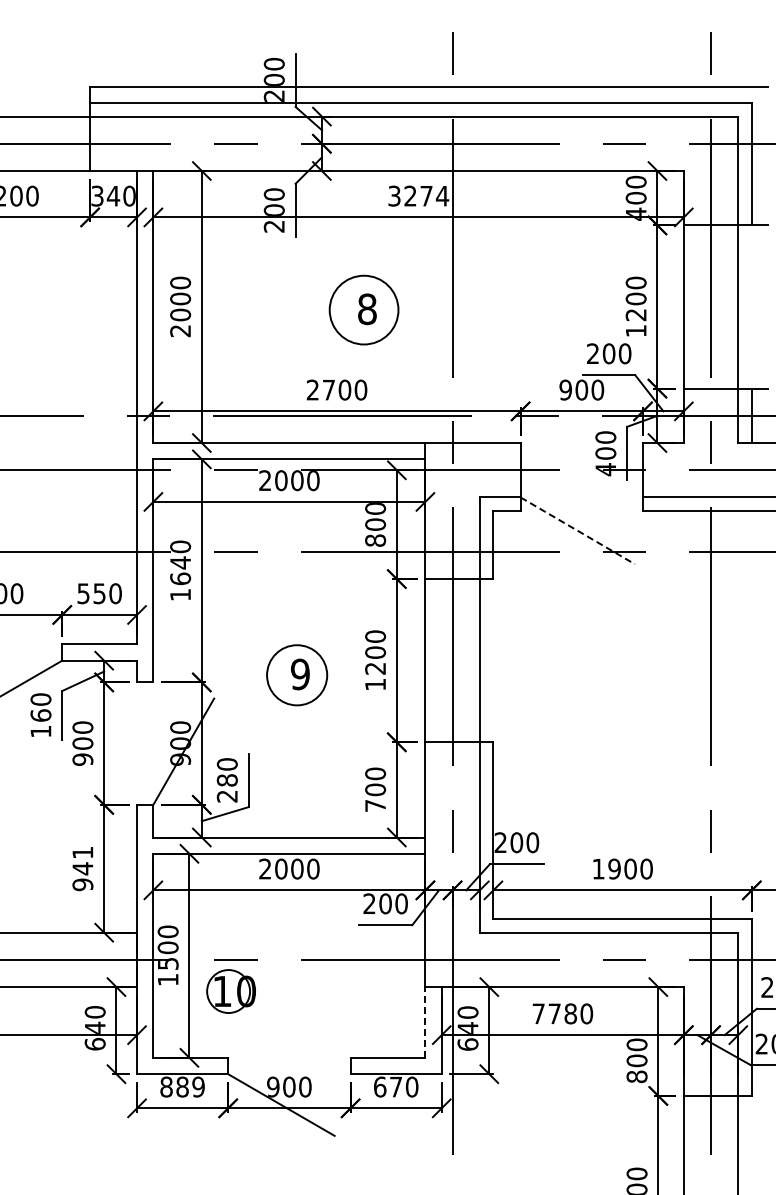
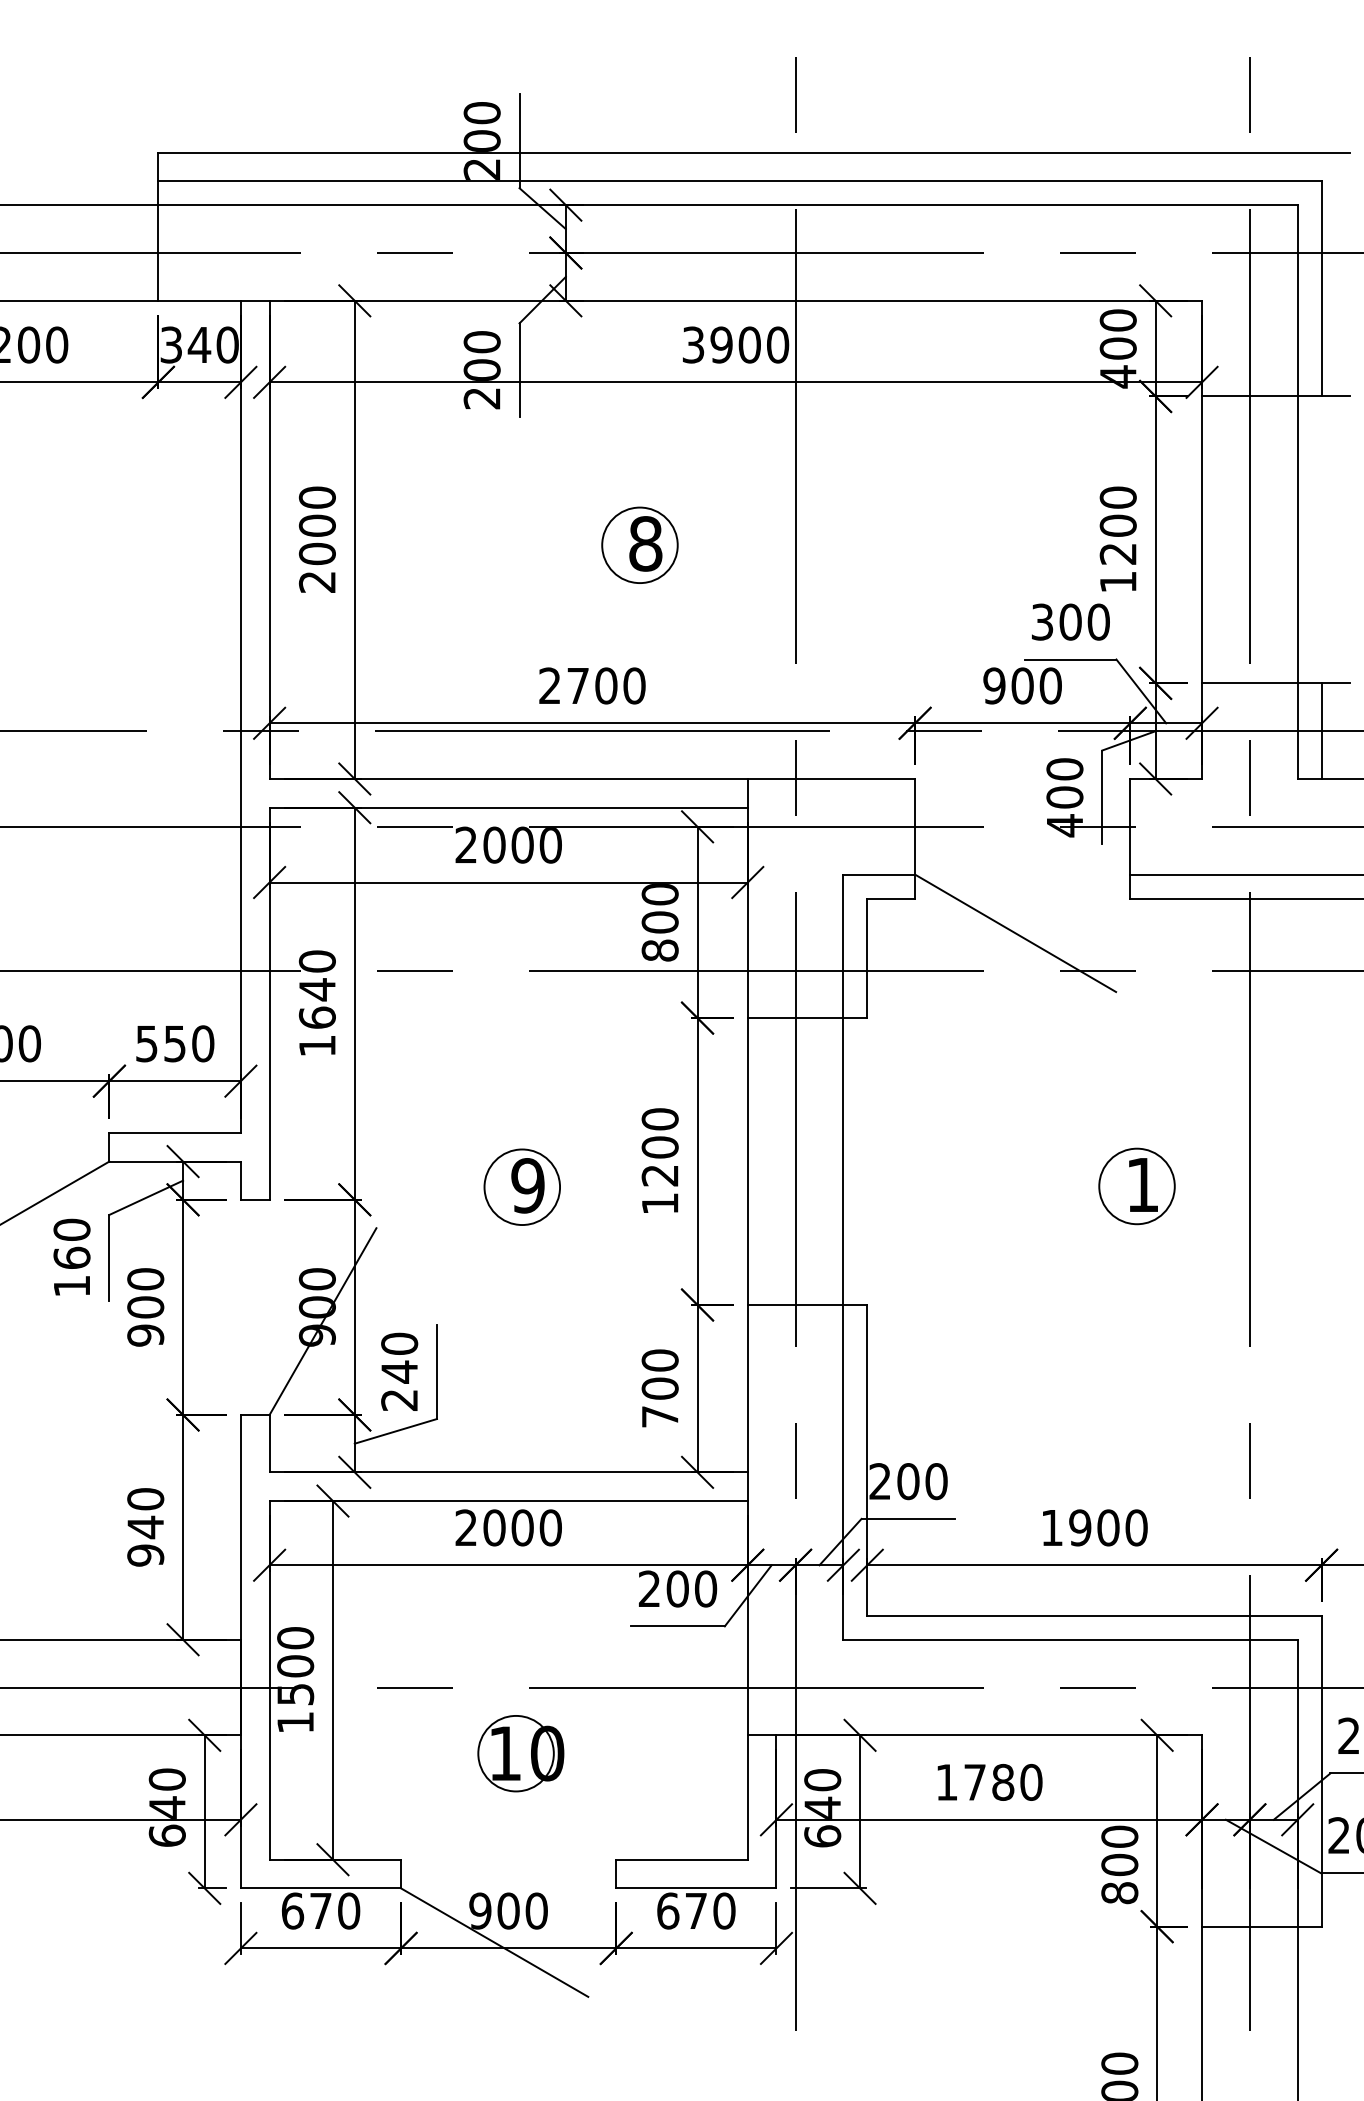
text: (426, 195) -> (749, 343), 3274 -> 3900
circle: (363, 309) -> (638, 544), size x0.62
text: (593, 353) -> (1043, 621), 200 -> 300
line: (578, 531) -> (1016, 934), dashed -> solid
circle: (296, 674) -> (521, 1185), size x0.71
part: (646, 674) -> (1136, 1185), added
text: (226, 780) -> (398, 1372), 280 -> 240
text: (82, 852) -> (144, 1498), 941 -> 940
part: (230, 991) -> (519, 1753), moved
text: (538, 1013) -> (946, 1781), 7780 -> 1780
line: (425, 1021) -> (747, 1795), dashed -> solid
text: (182, 1086) -> (320, 1910), 889 -> 670

